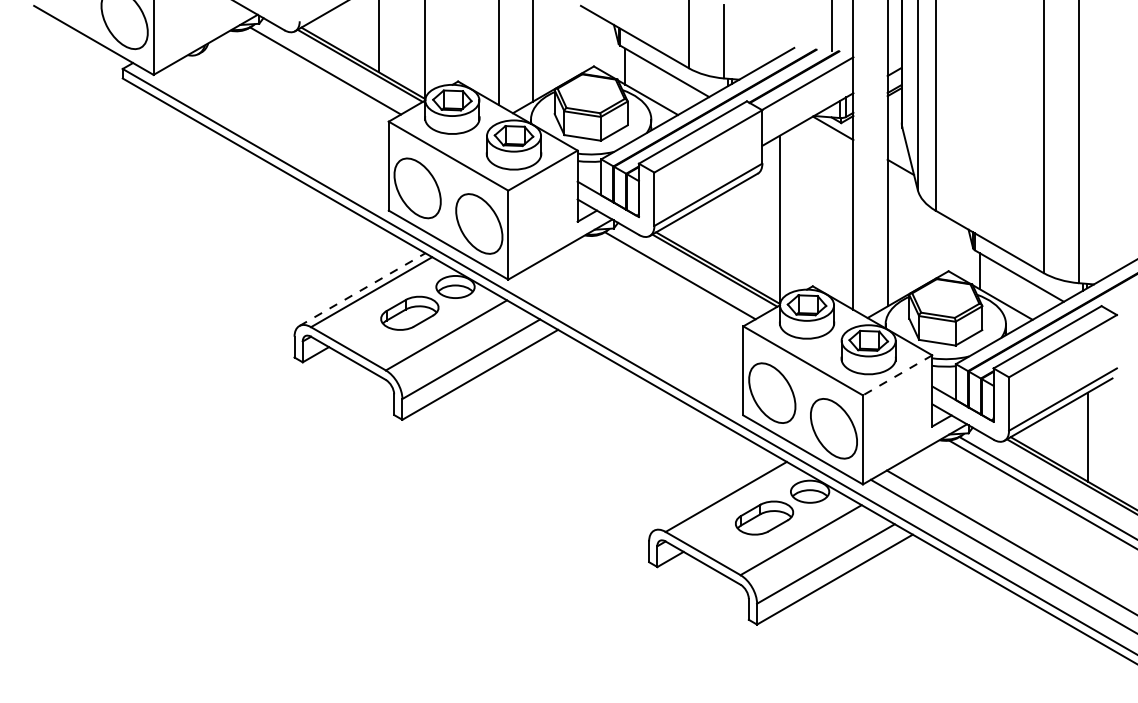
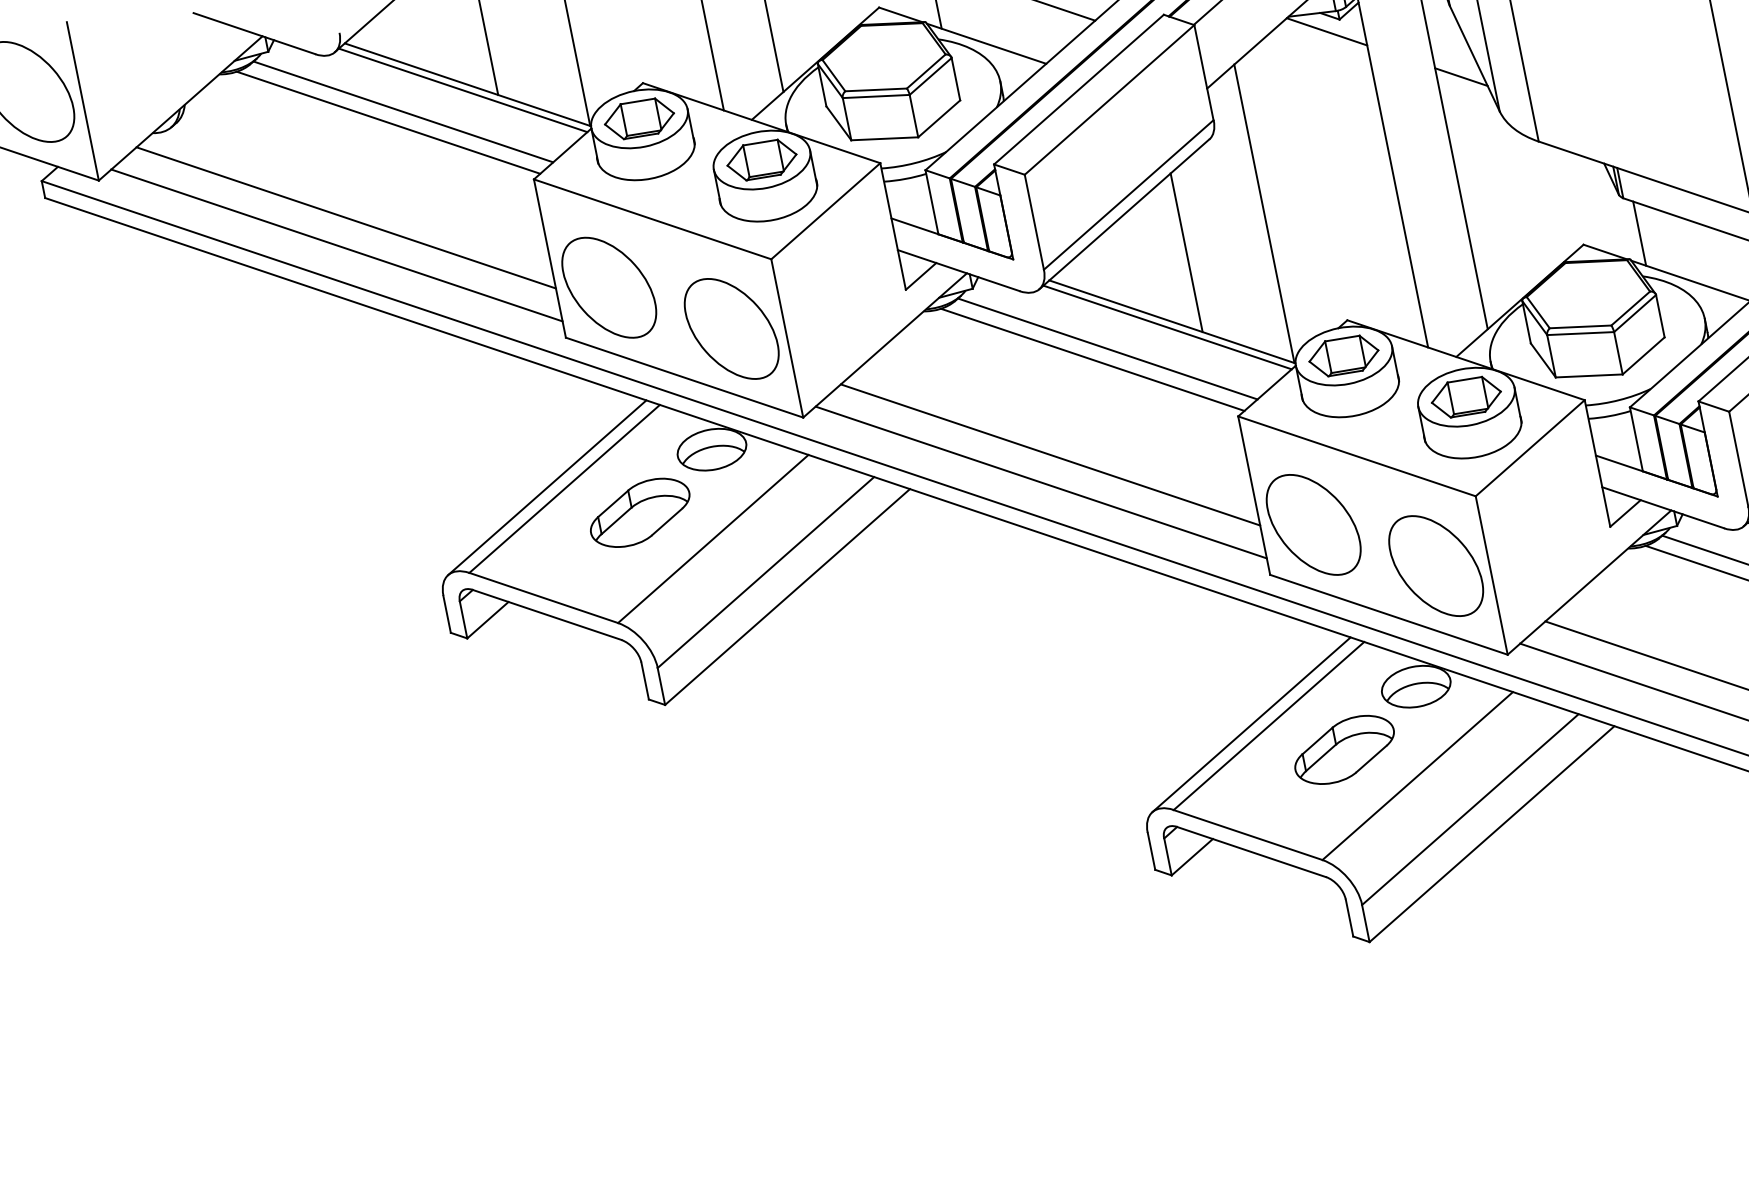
line: (315, 75) -> (387, 123), added
line: (282, 121) -> (344, 217), added
line: (274, 135) -> (335, 245), added
line: (733, 231) -> (1186, 251), added
line: (670, 279) -> (1091, 359), added
line: (362, 289) -> (547, 487), dashed -> solid
line: (637, 326) -> (1049, 454), added
line: (629, 340) -> (1040, 482), added
line: (897, 375) -> (1530, 448), dashed -> solid
line: (716, 494) -> (1250, 725), added

